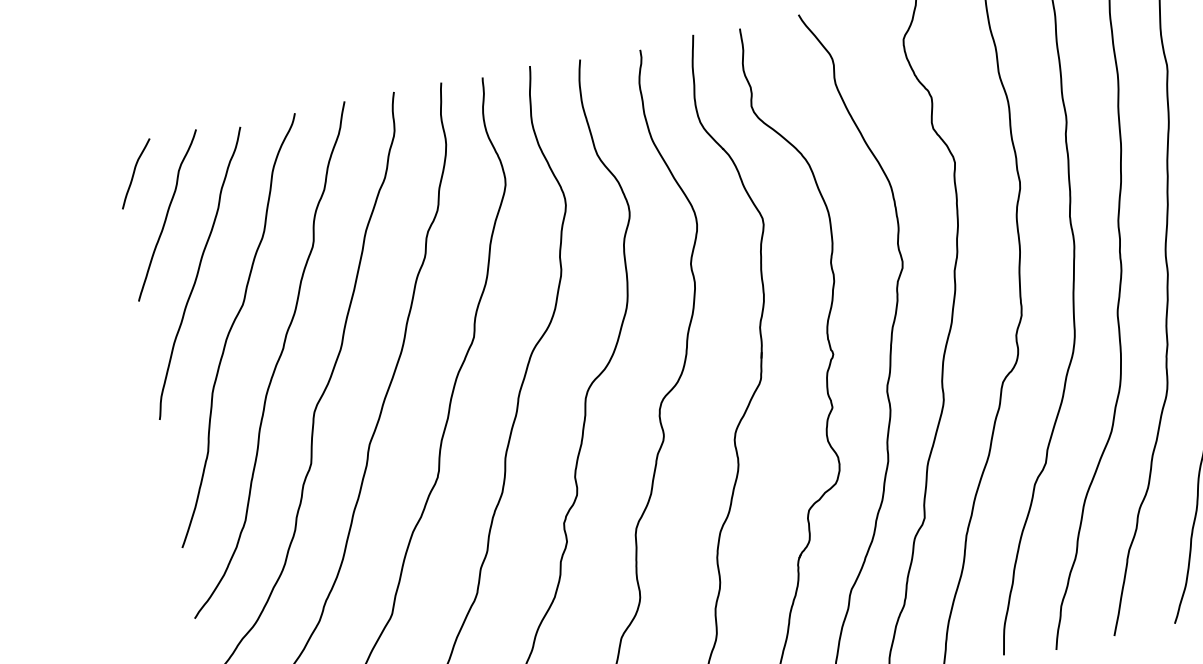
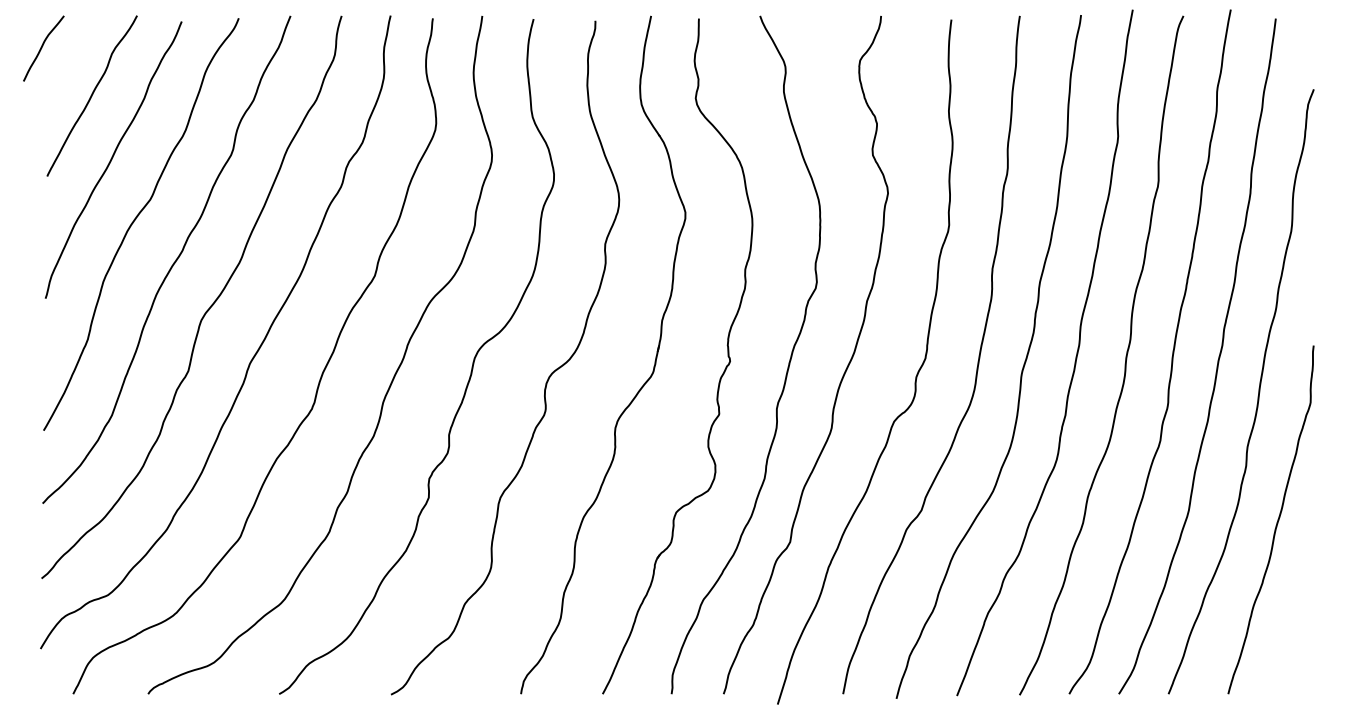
curve: (134, 174) -> (42, 48), moved

